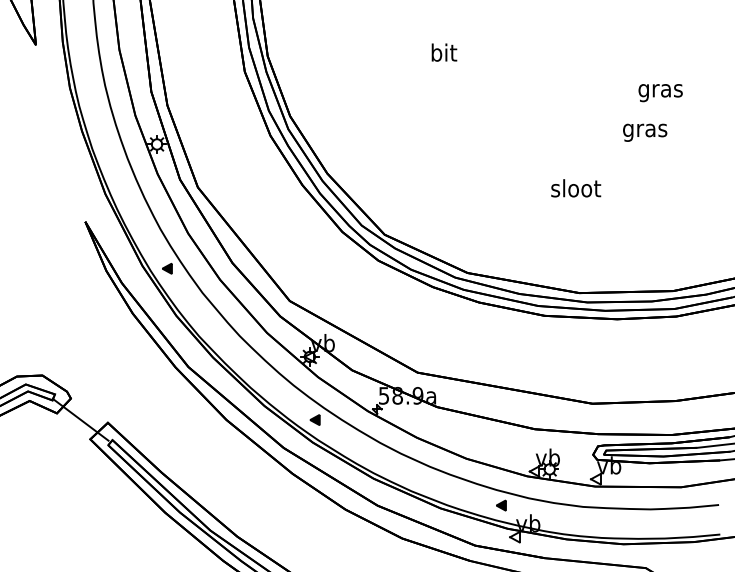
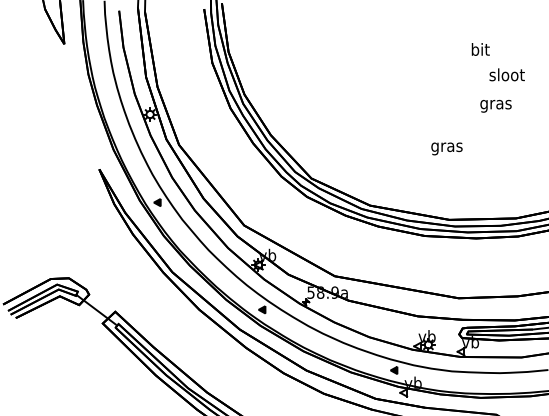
text: (444, 52) -> (480, 49), moved
text: (659, 90) -> (506, 76), gras -> sloot
text: (575, 190) -> (446, 147), sloot -> gras

